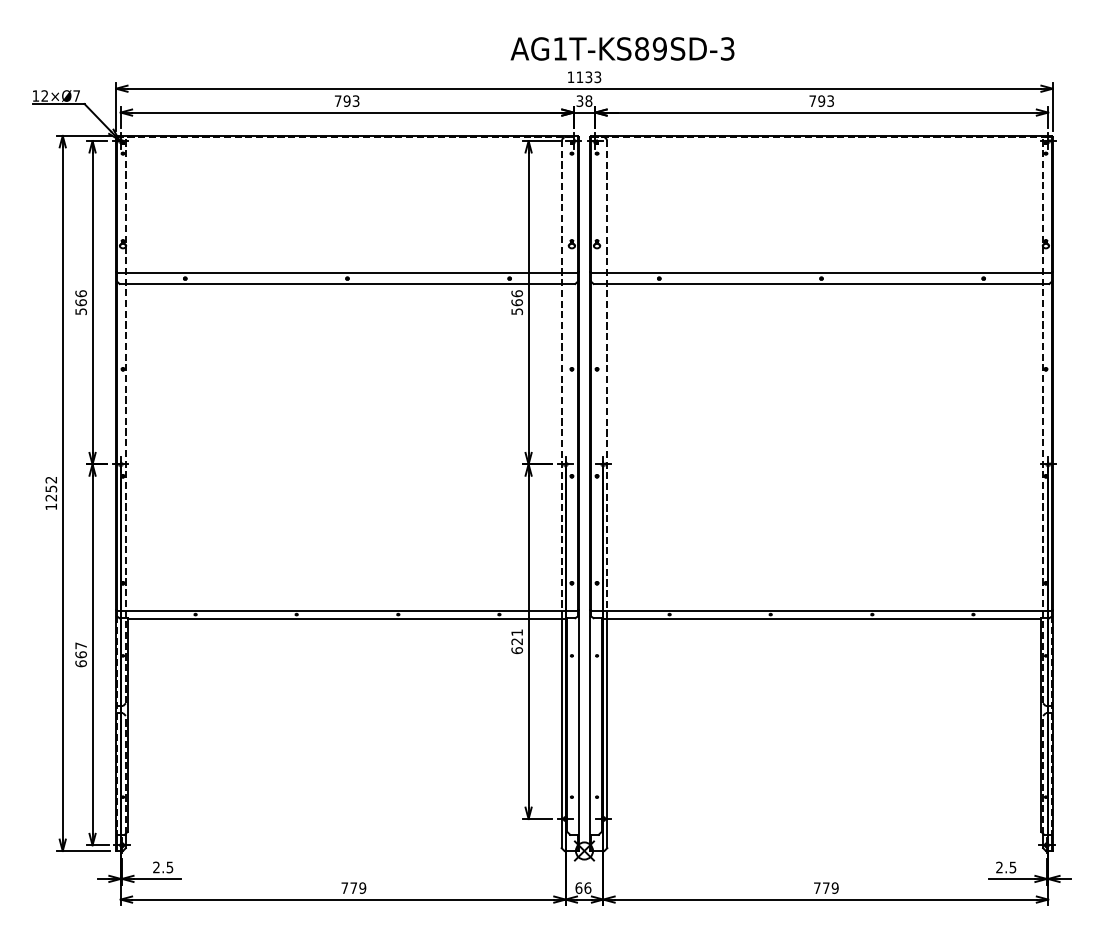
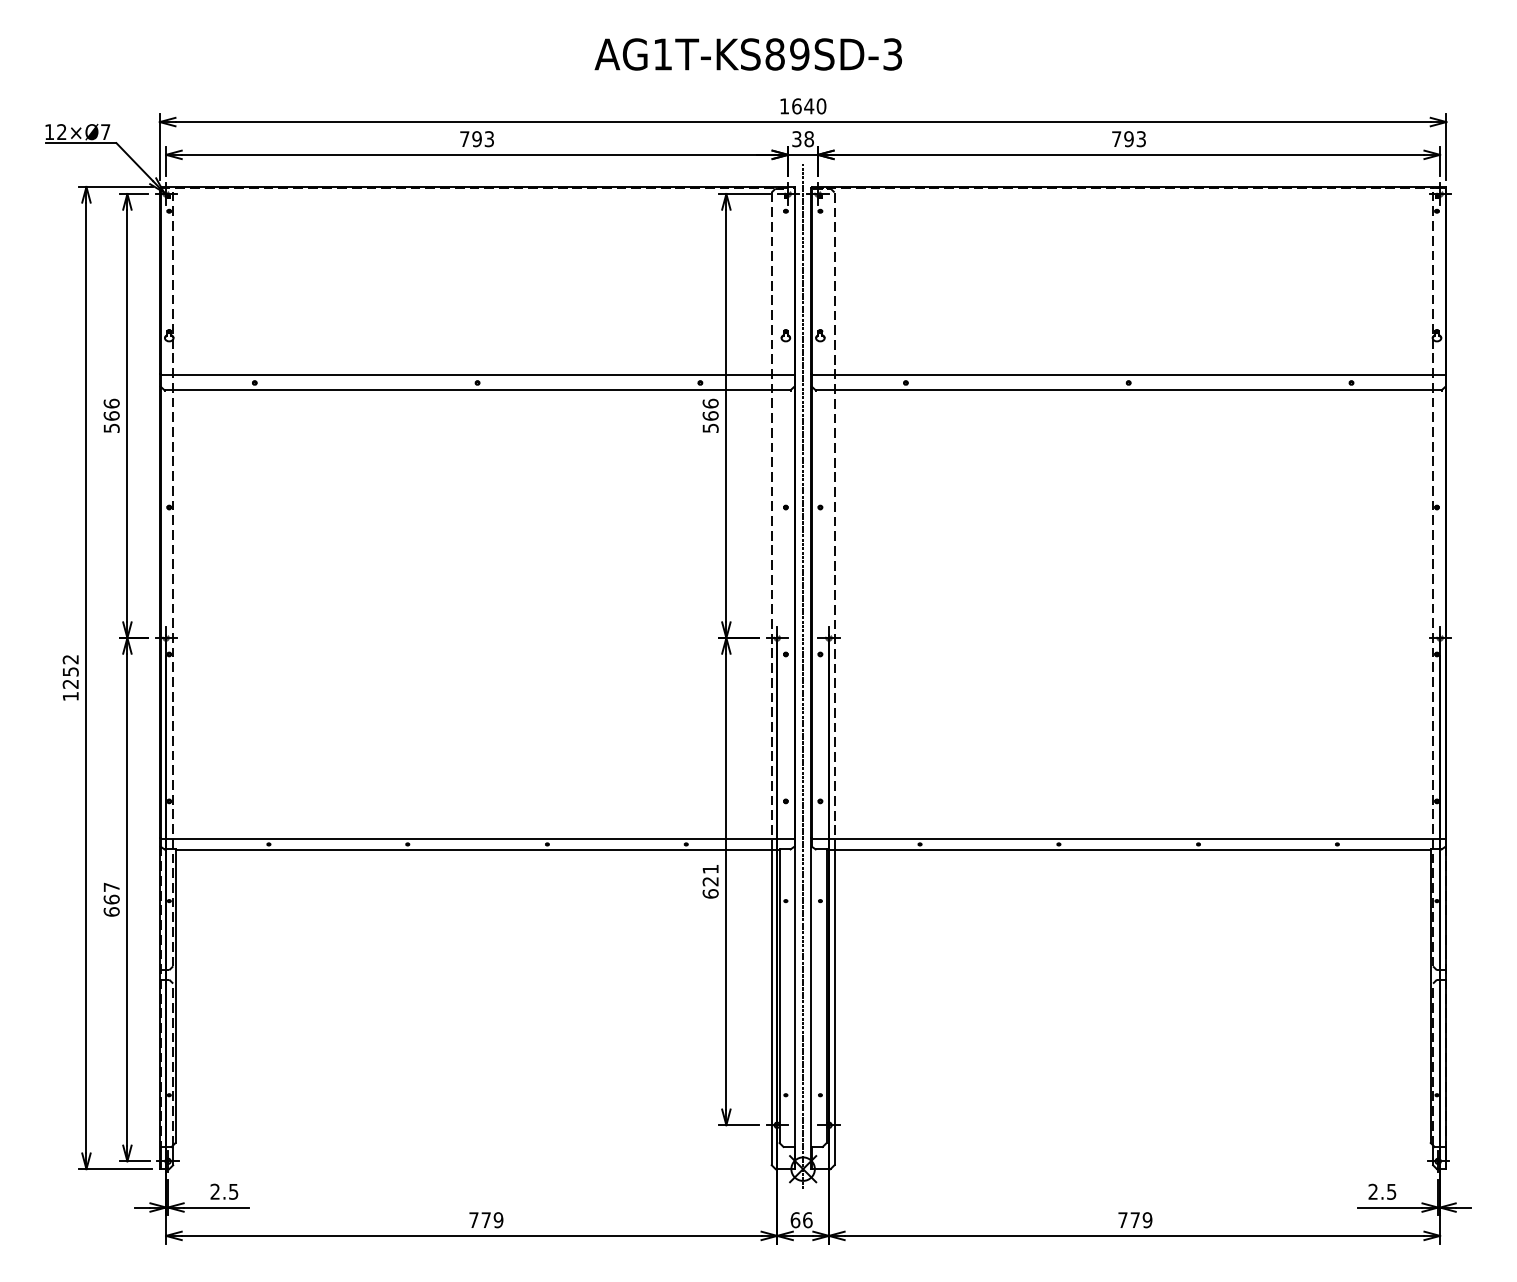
text: (621, 48) -> (747, 54), moved
text: (589, 77) -> (809, 106), 1133 -> 1640
line: (584, 492) -> (803, 676), added

